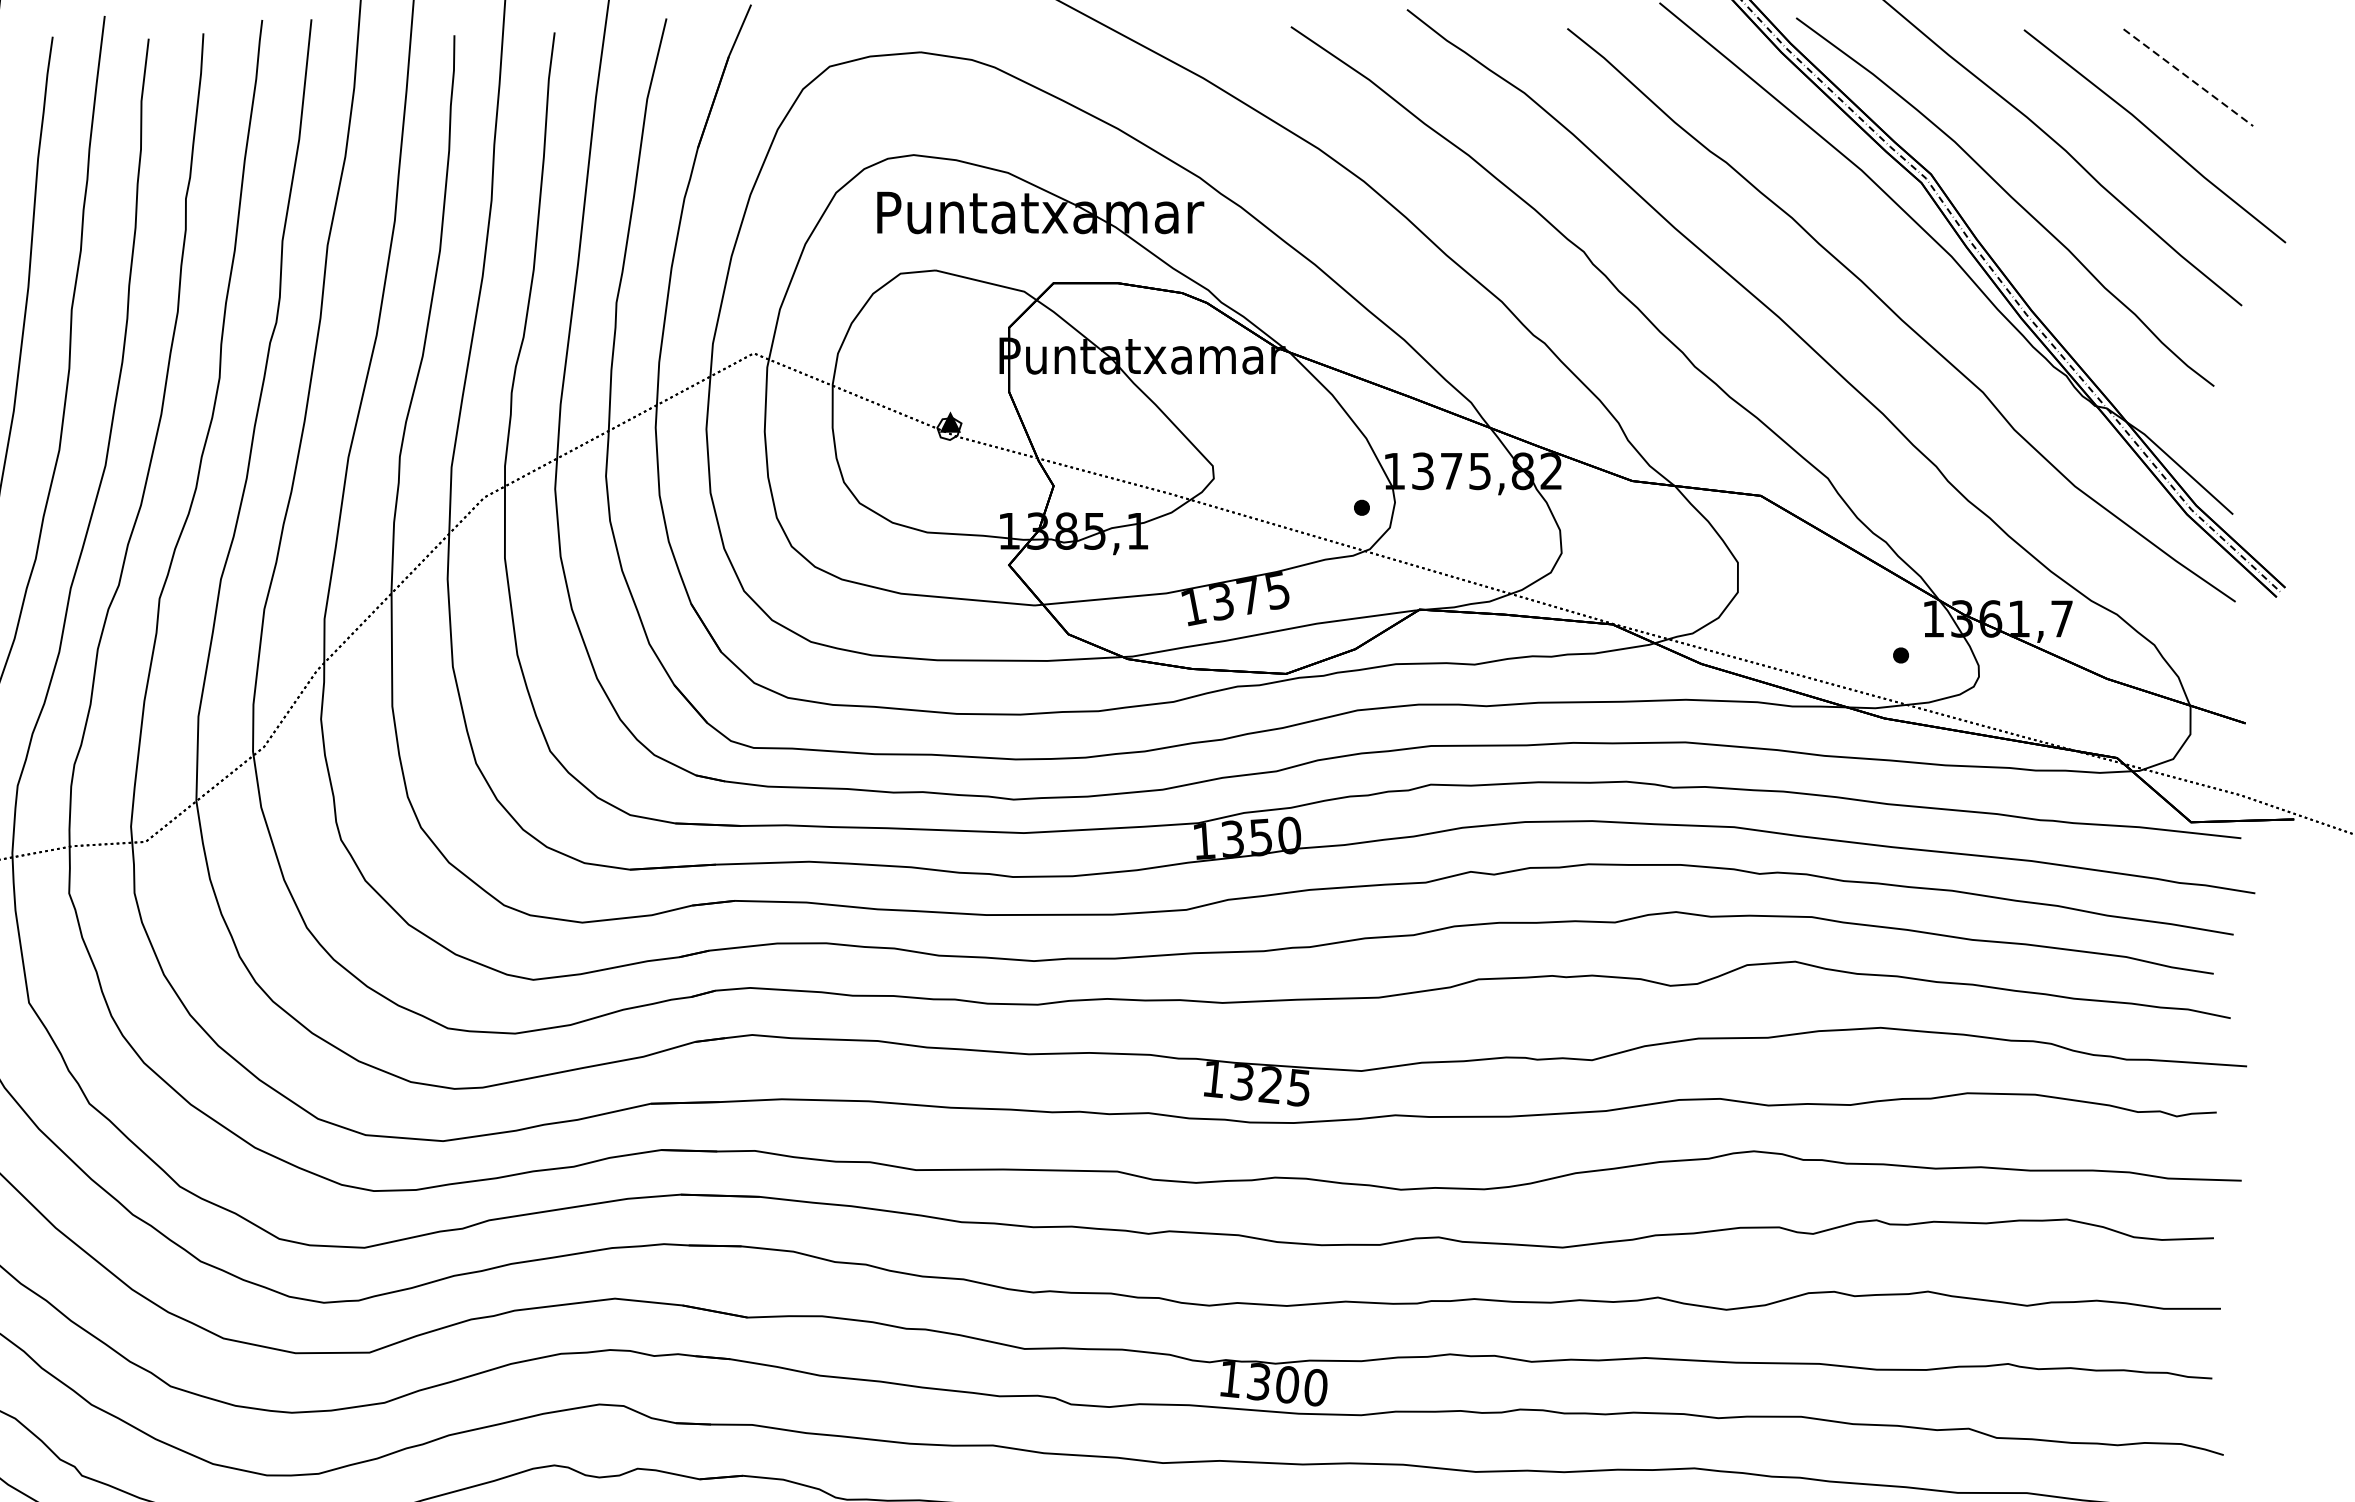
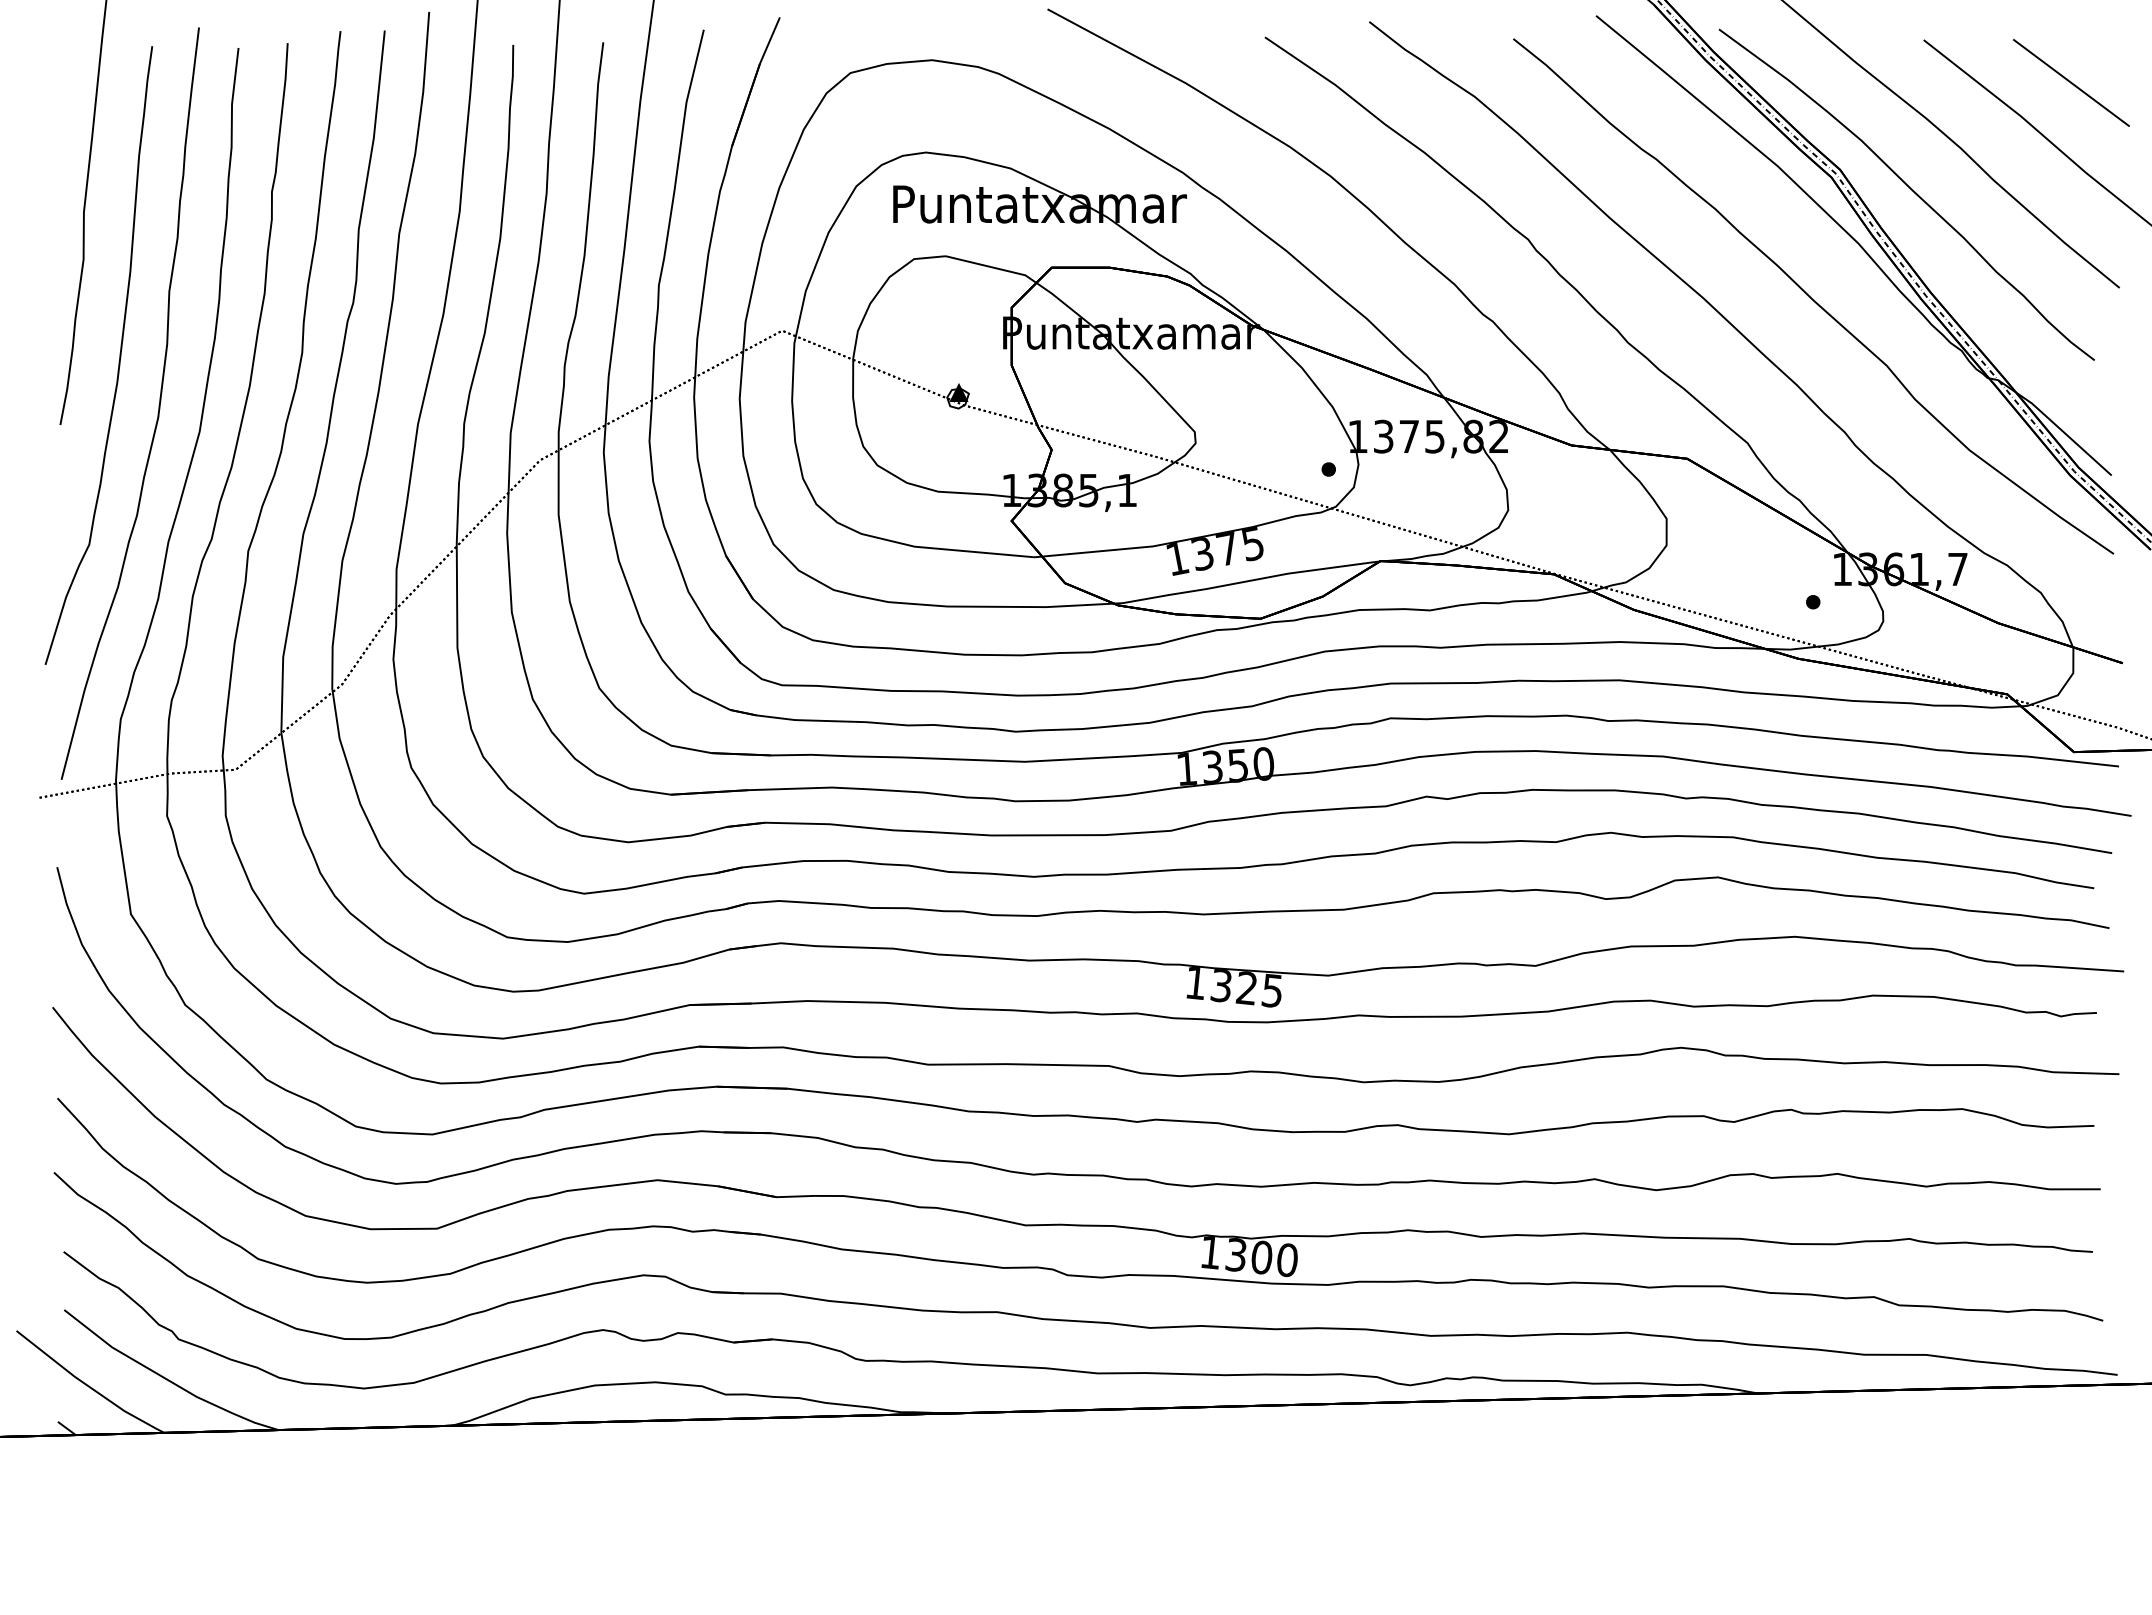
line: (2188, 77) -> (2071, 82), dashed -> solid

